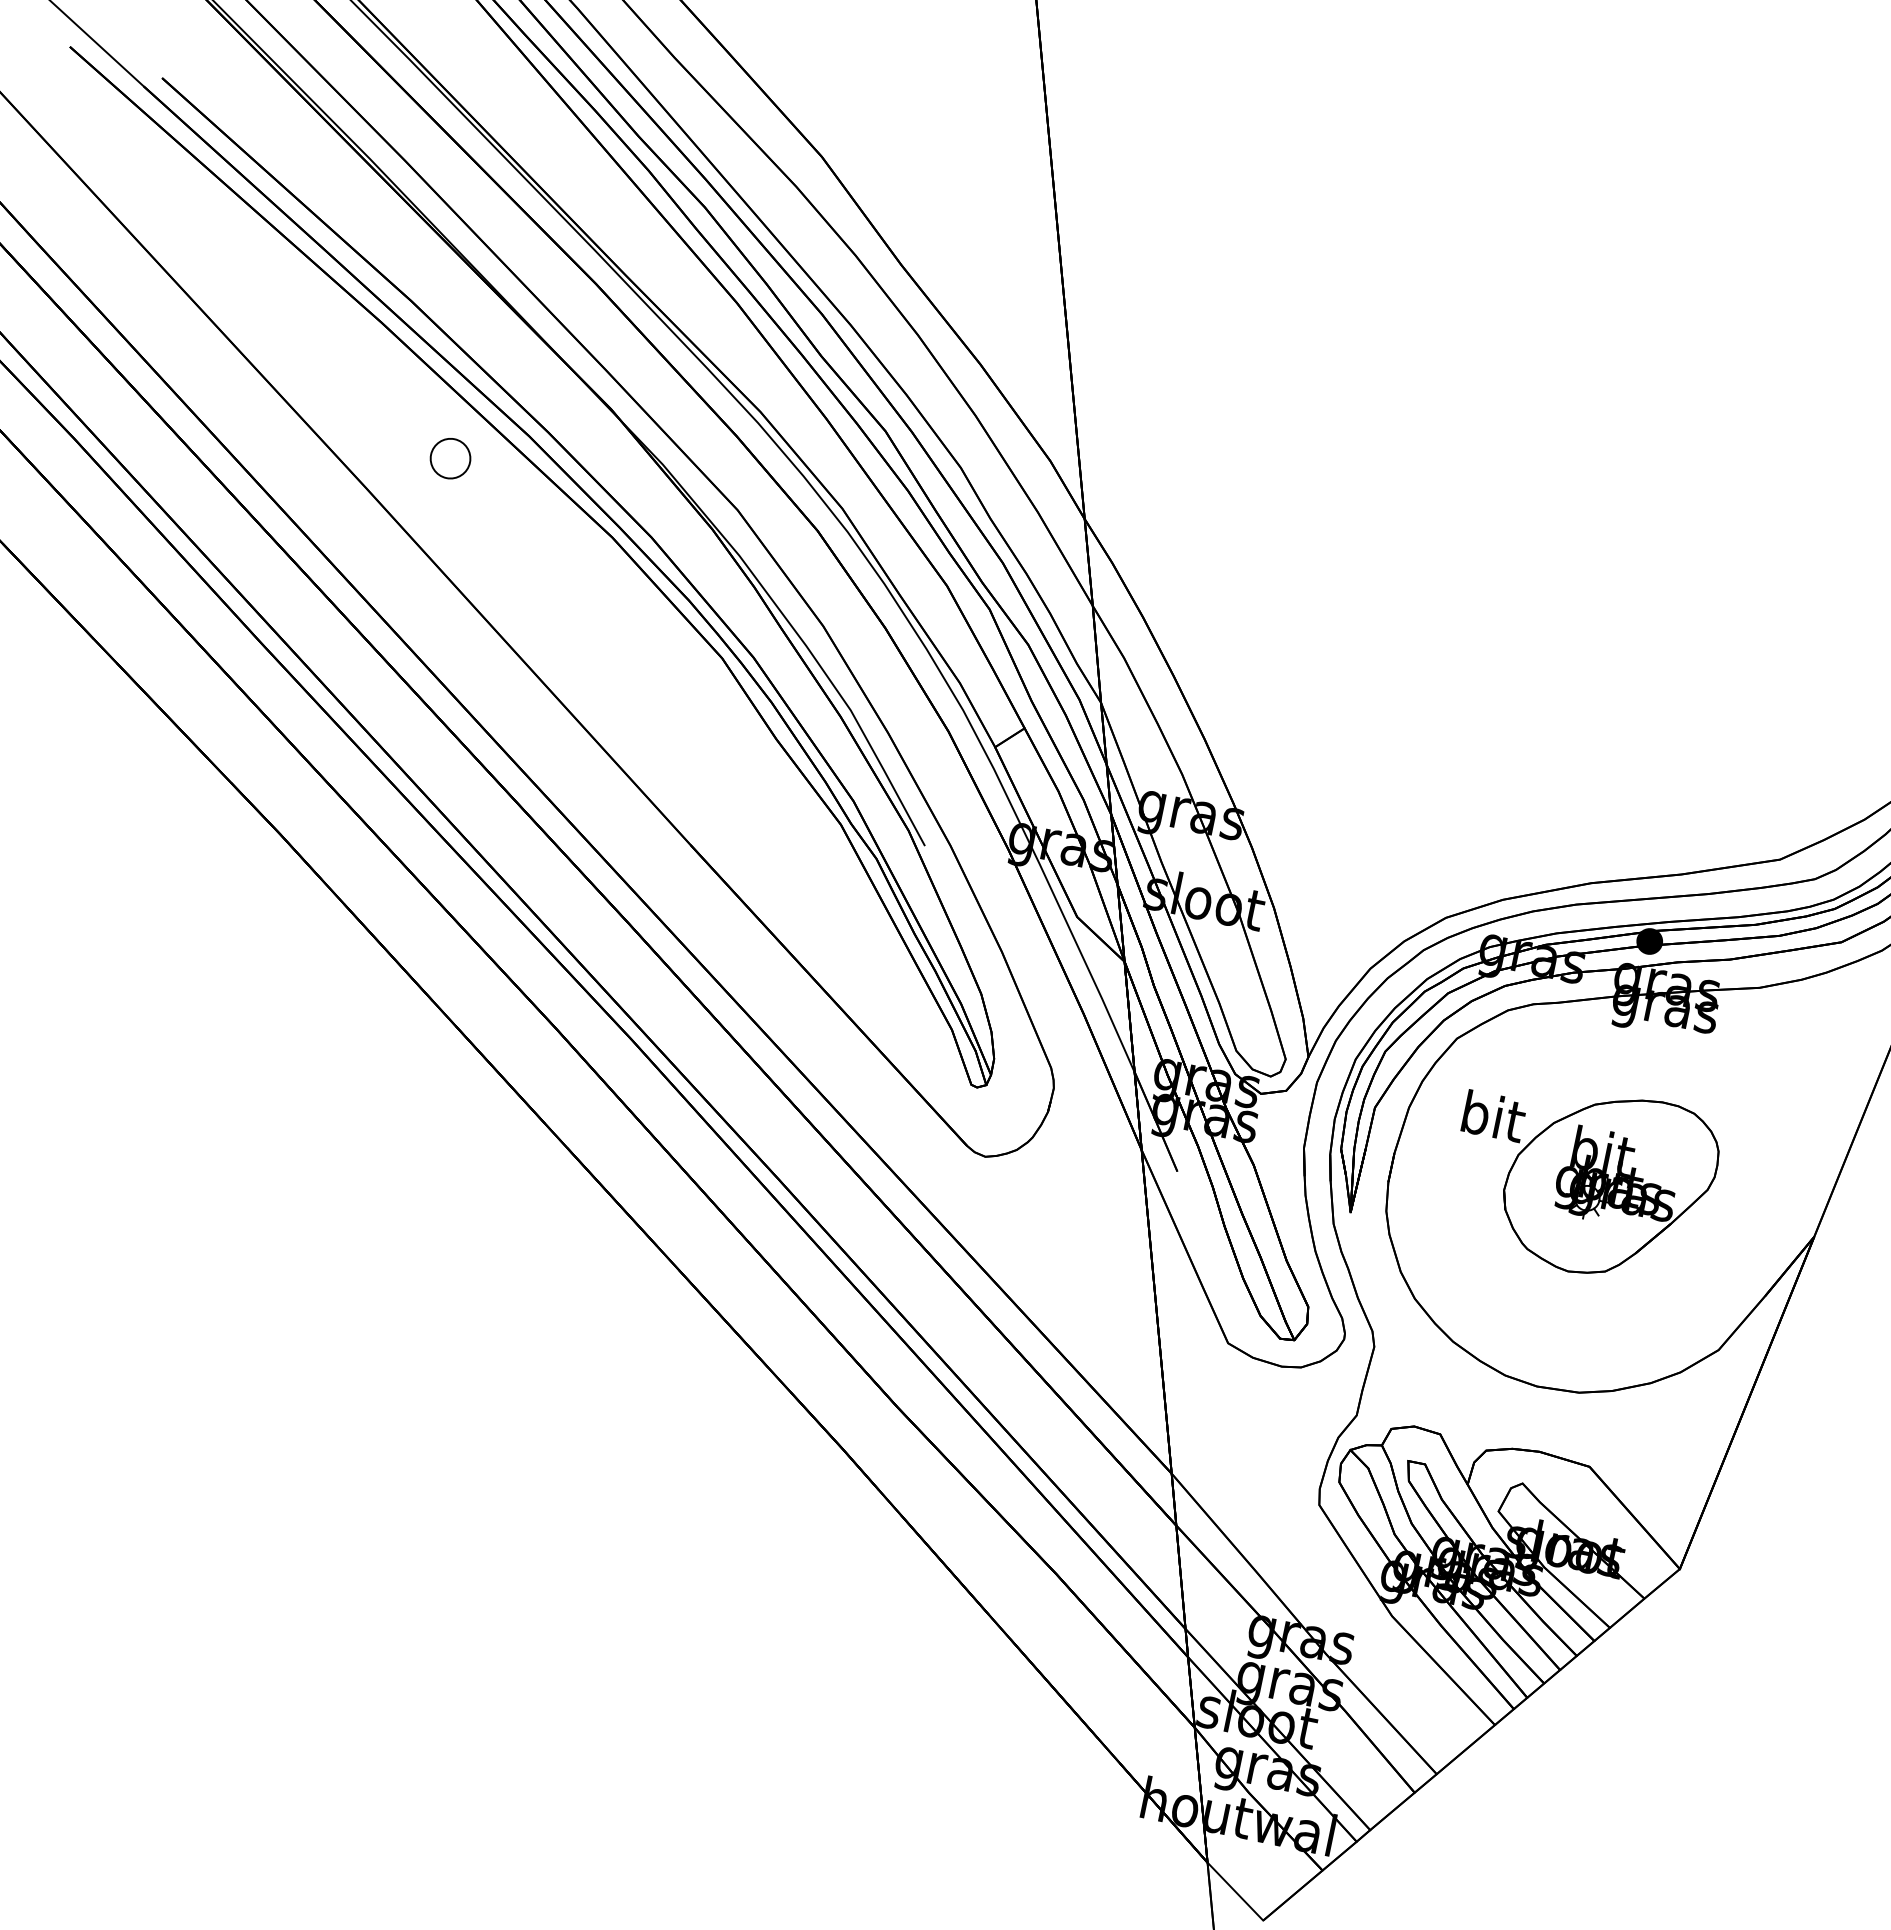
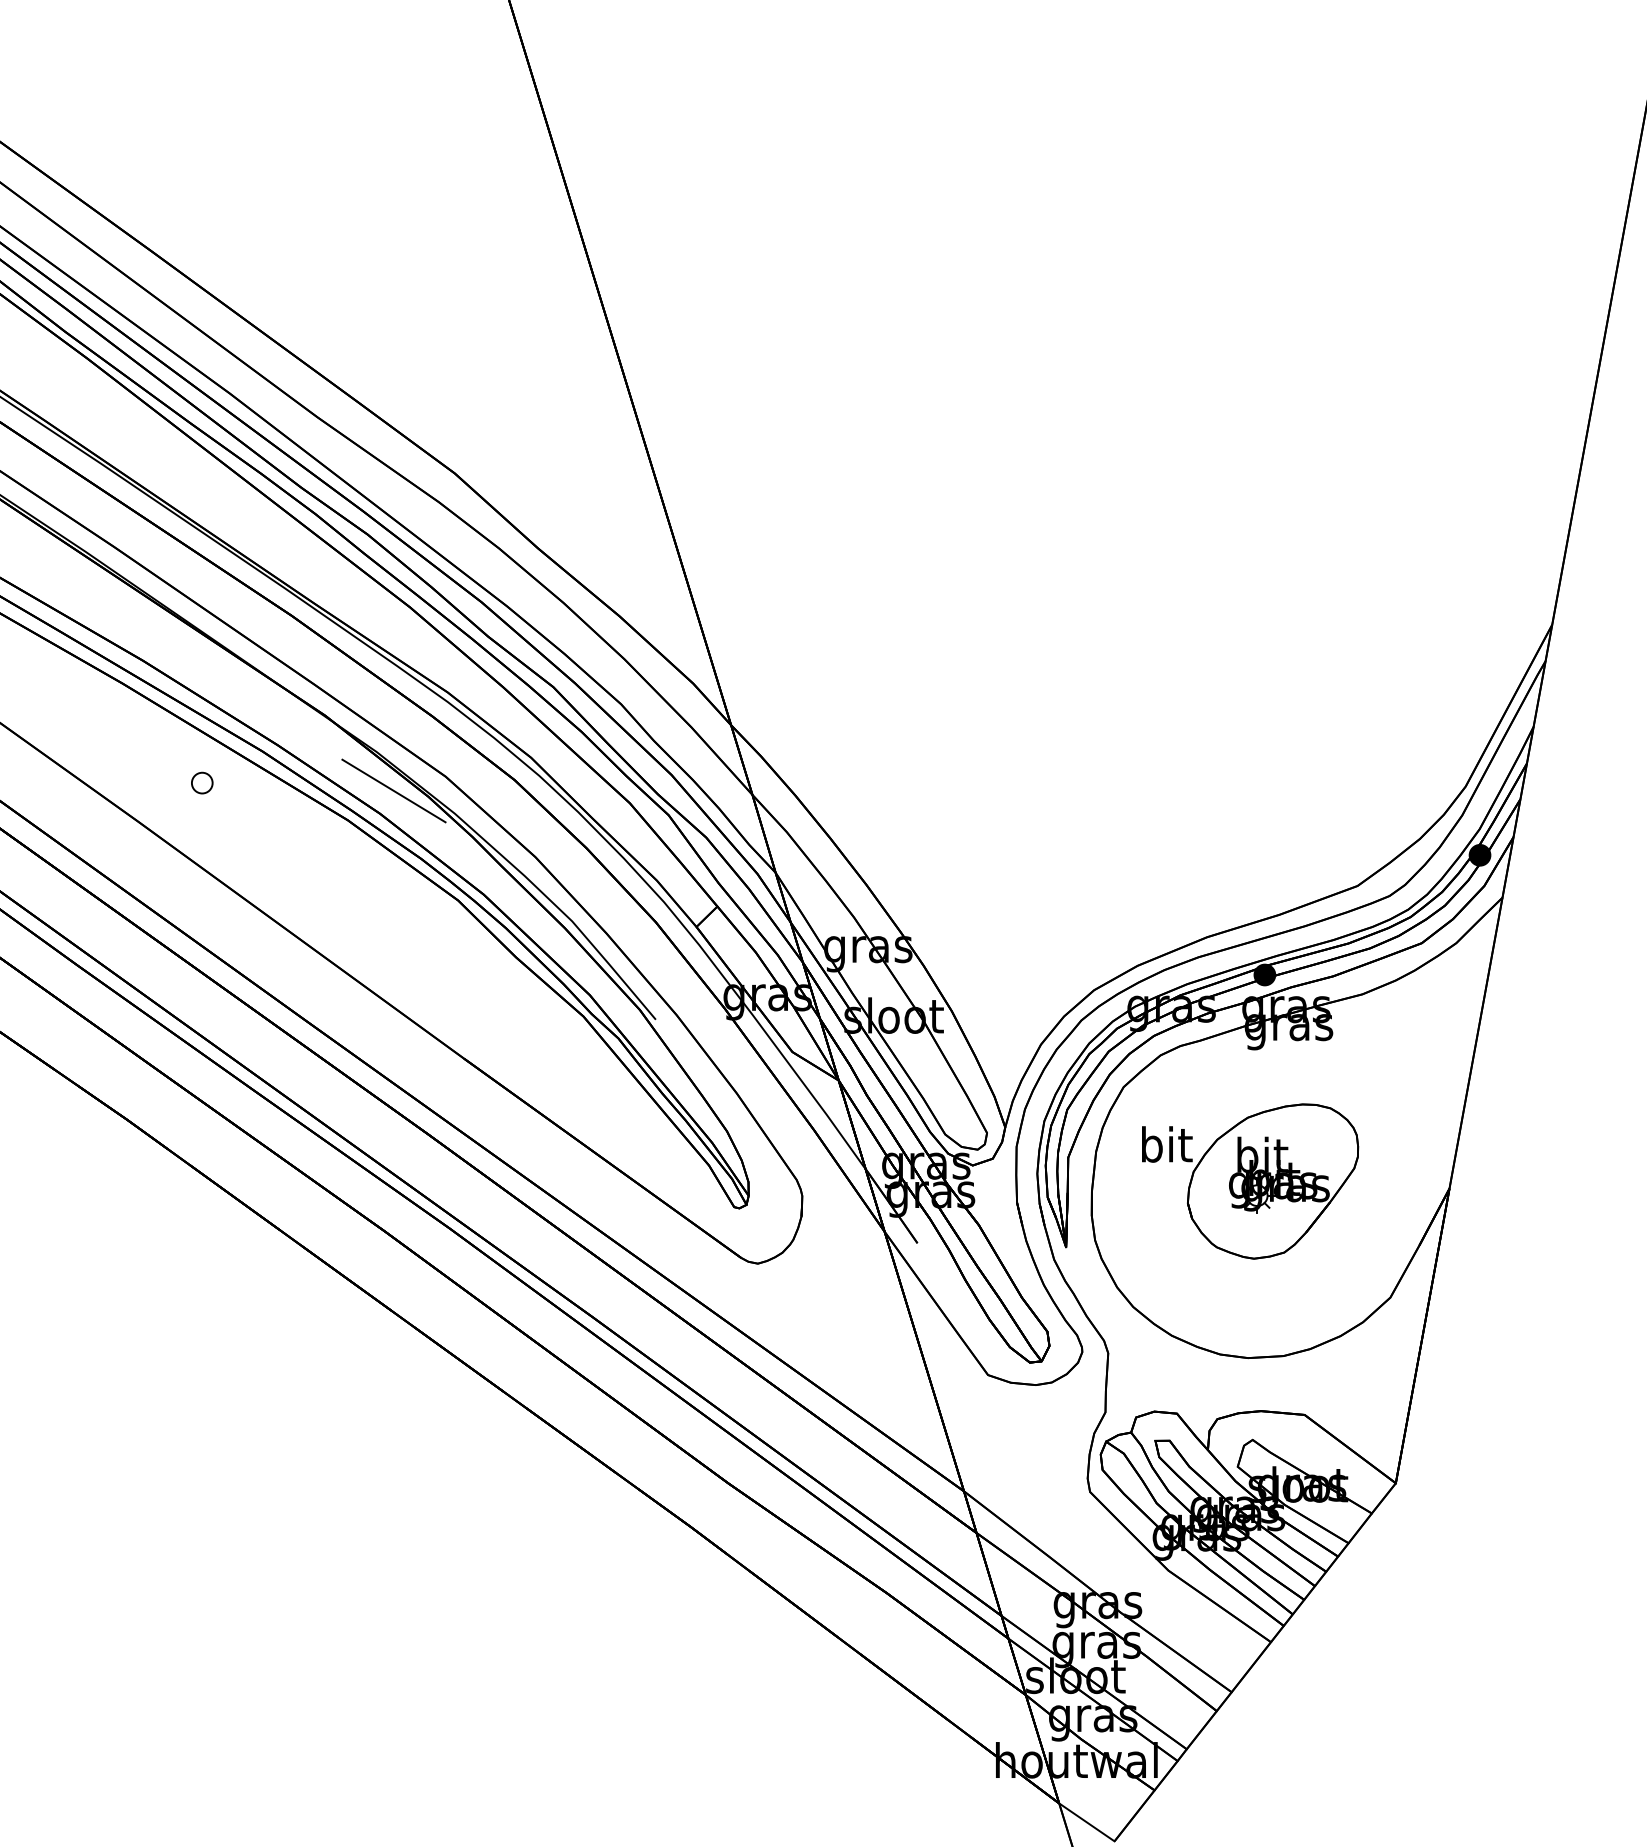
part: (451, 457) -> (202, 782), size x0.62
line: (673, 513) -> (393, 790), added

